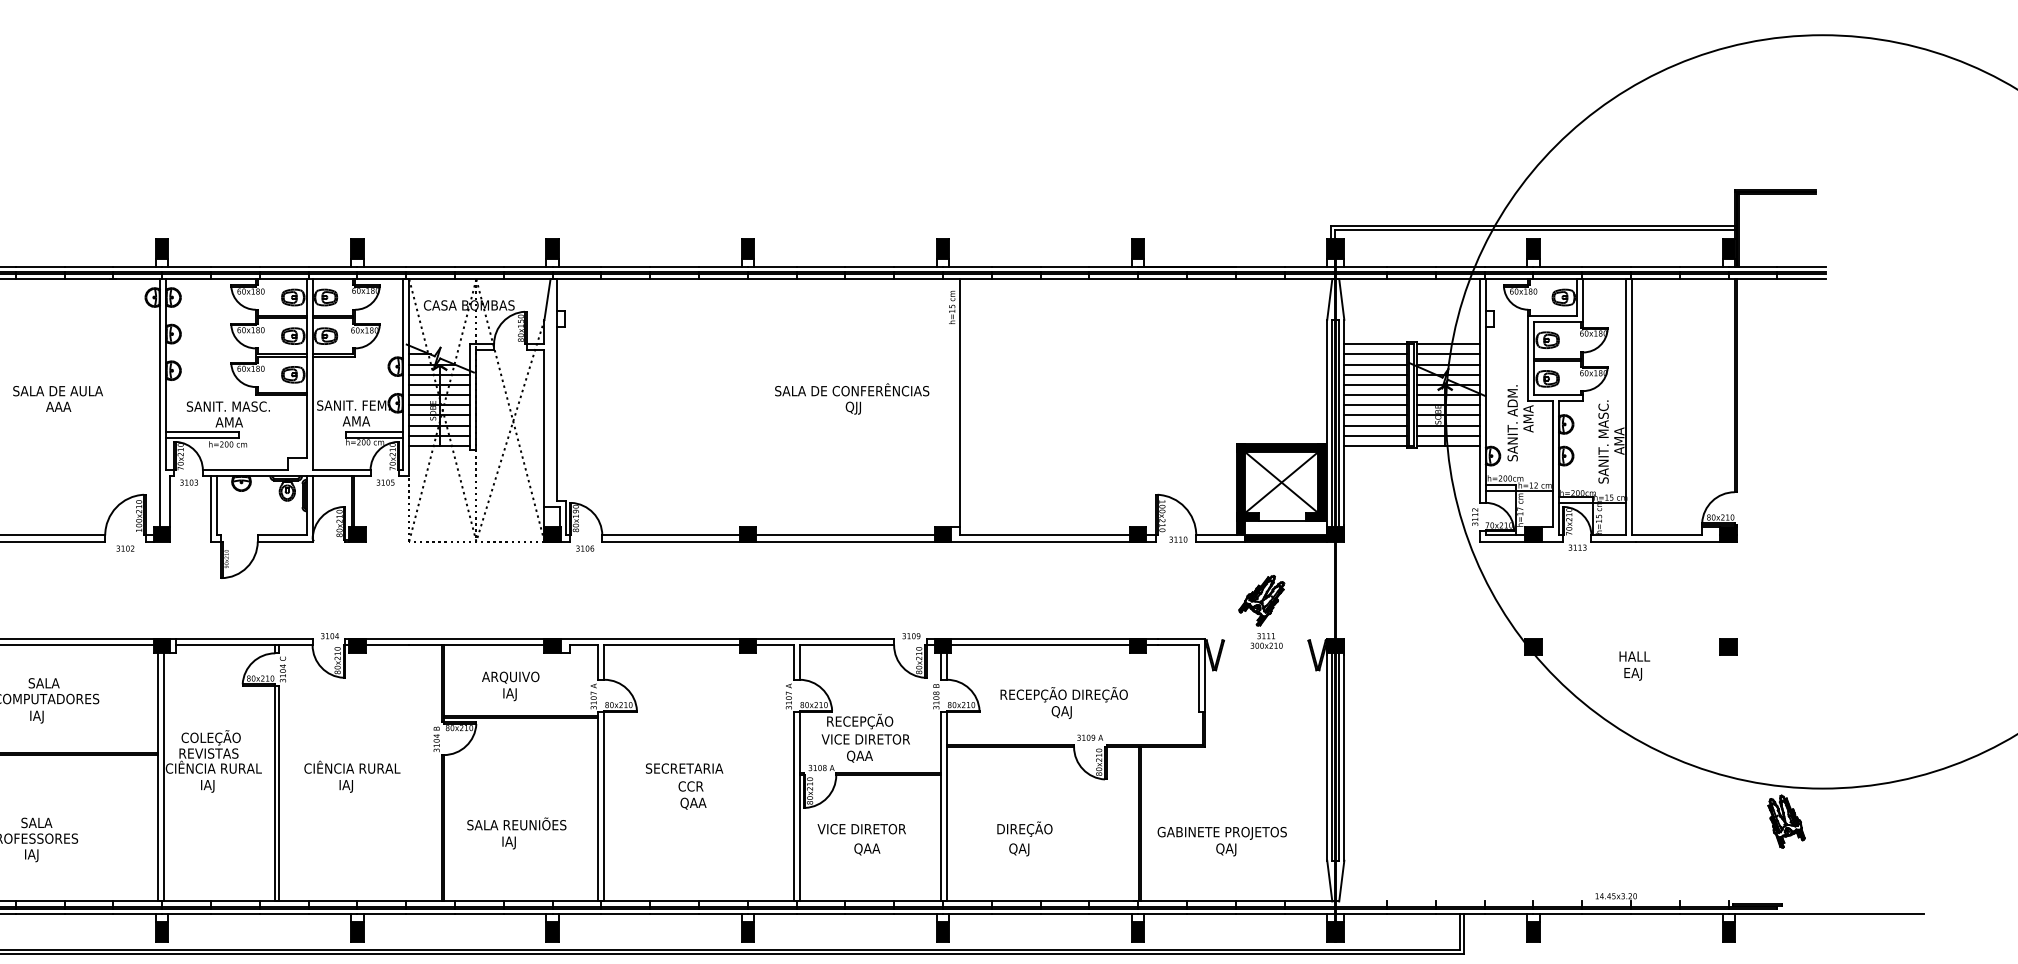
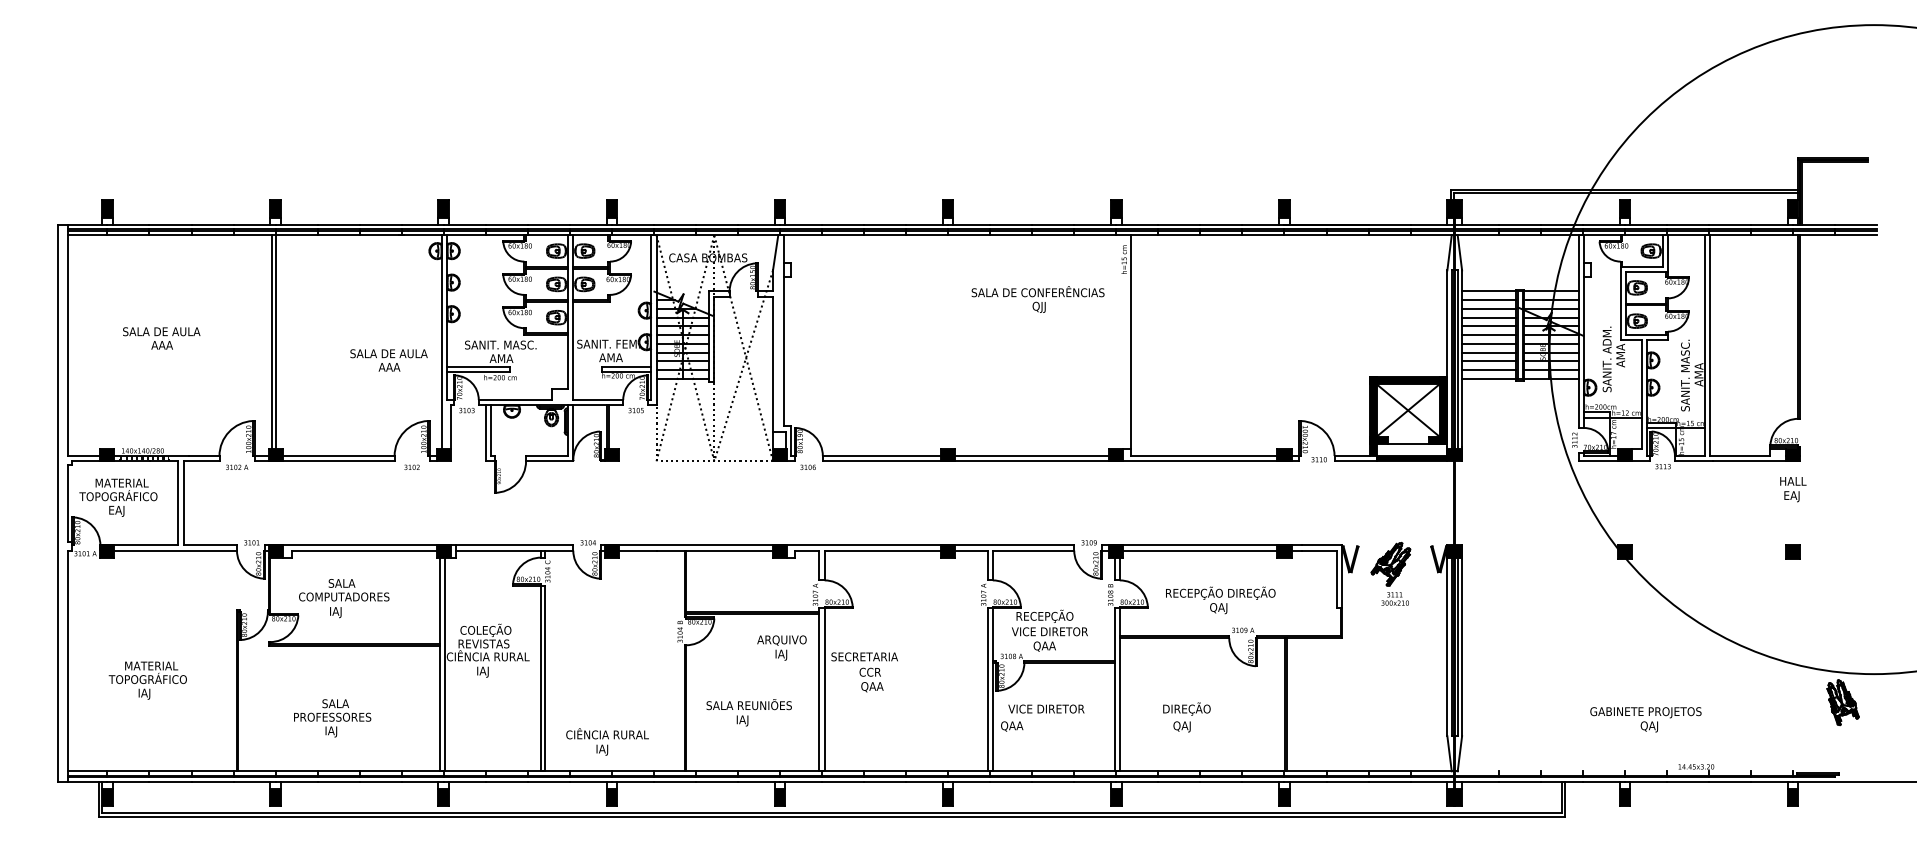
text: (57, 398) -> (388, 360), moved
text: (851, 398) -> (1037, 299), moved
part: (1261, 611) -> (1390, 573), moved
text: (1634, 665) -> (1793, 489), moved
text: (510, 685) -> (781, 647), moved
text: (352, 776) -> (607, 741), moved
text: (684, 786) -> (864, 672), moved
text: (1221, 841) -> (1645, 719), moved
text: (867, 849) -> (1012, 726), moved

